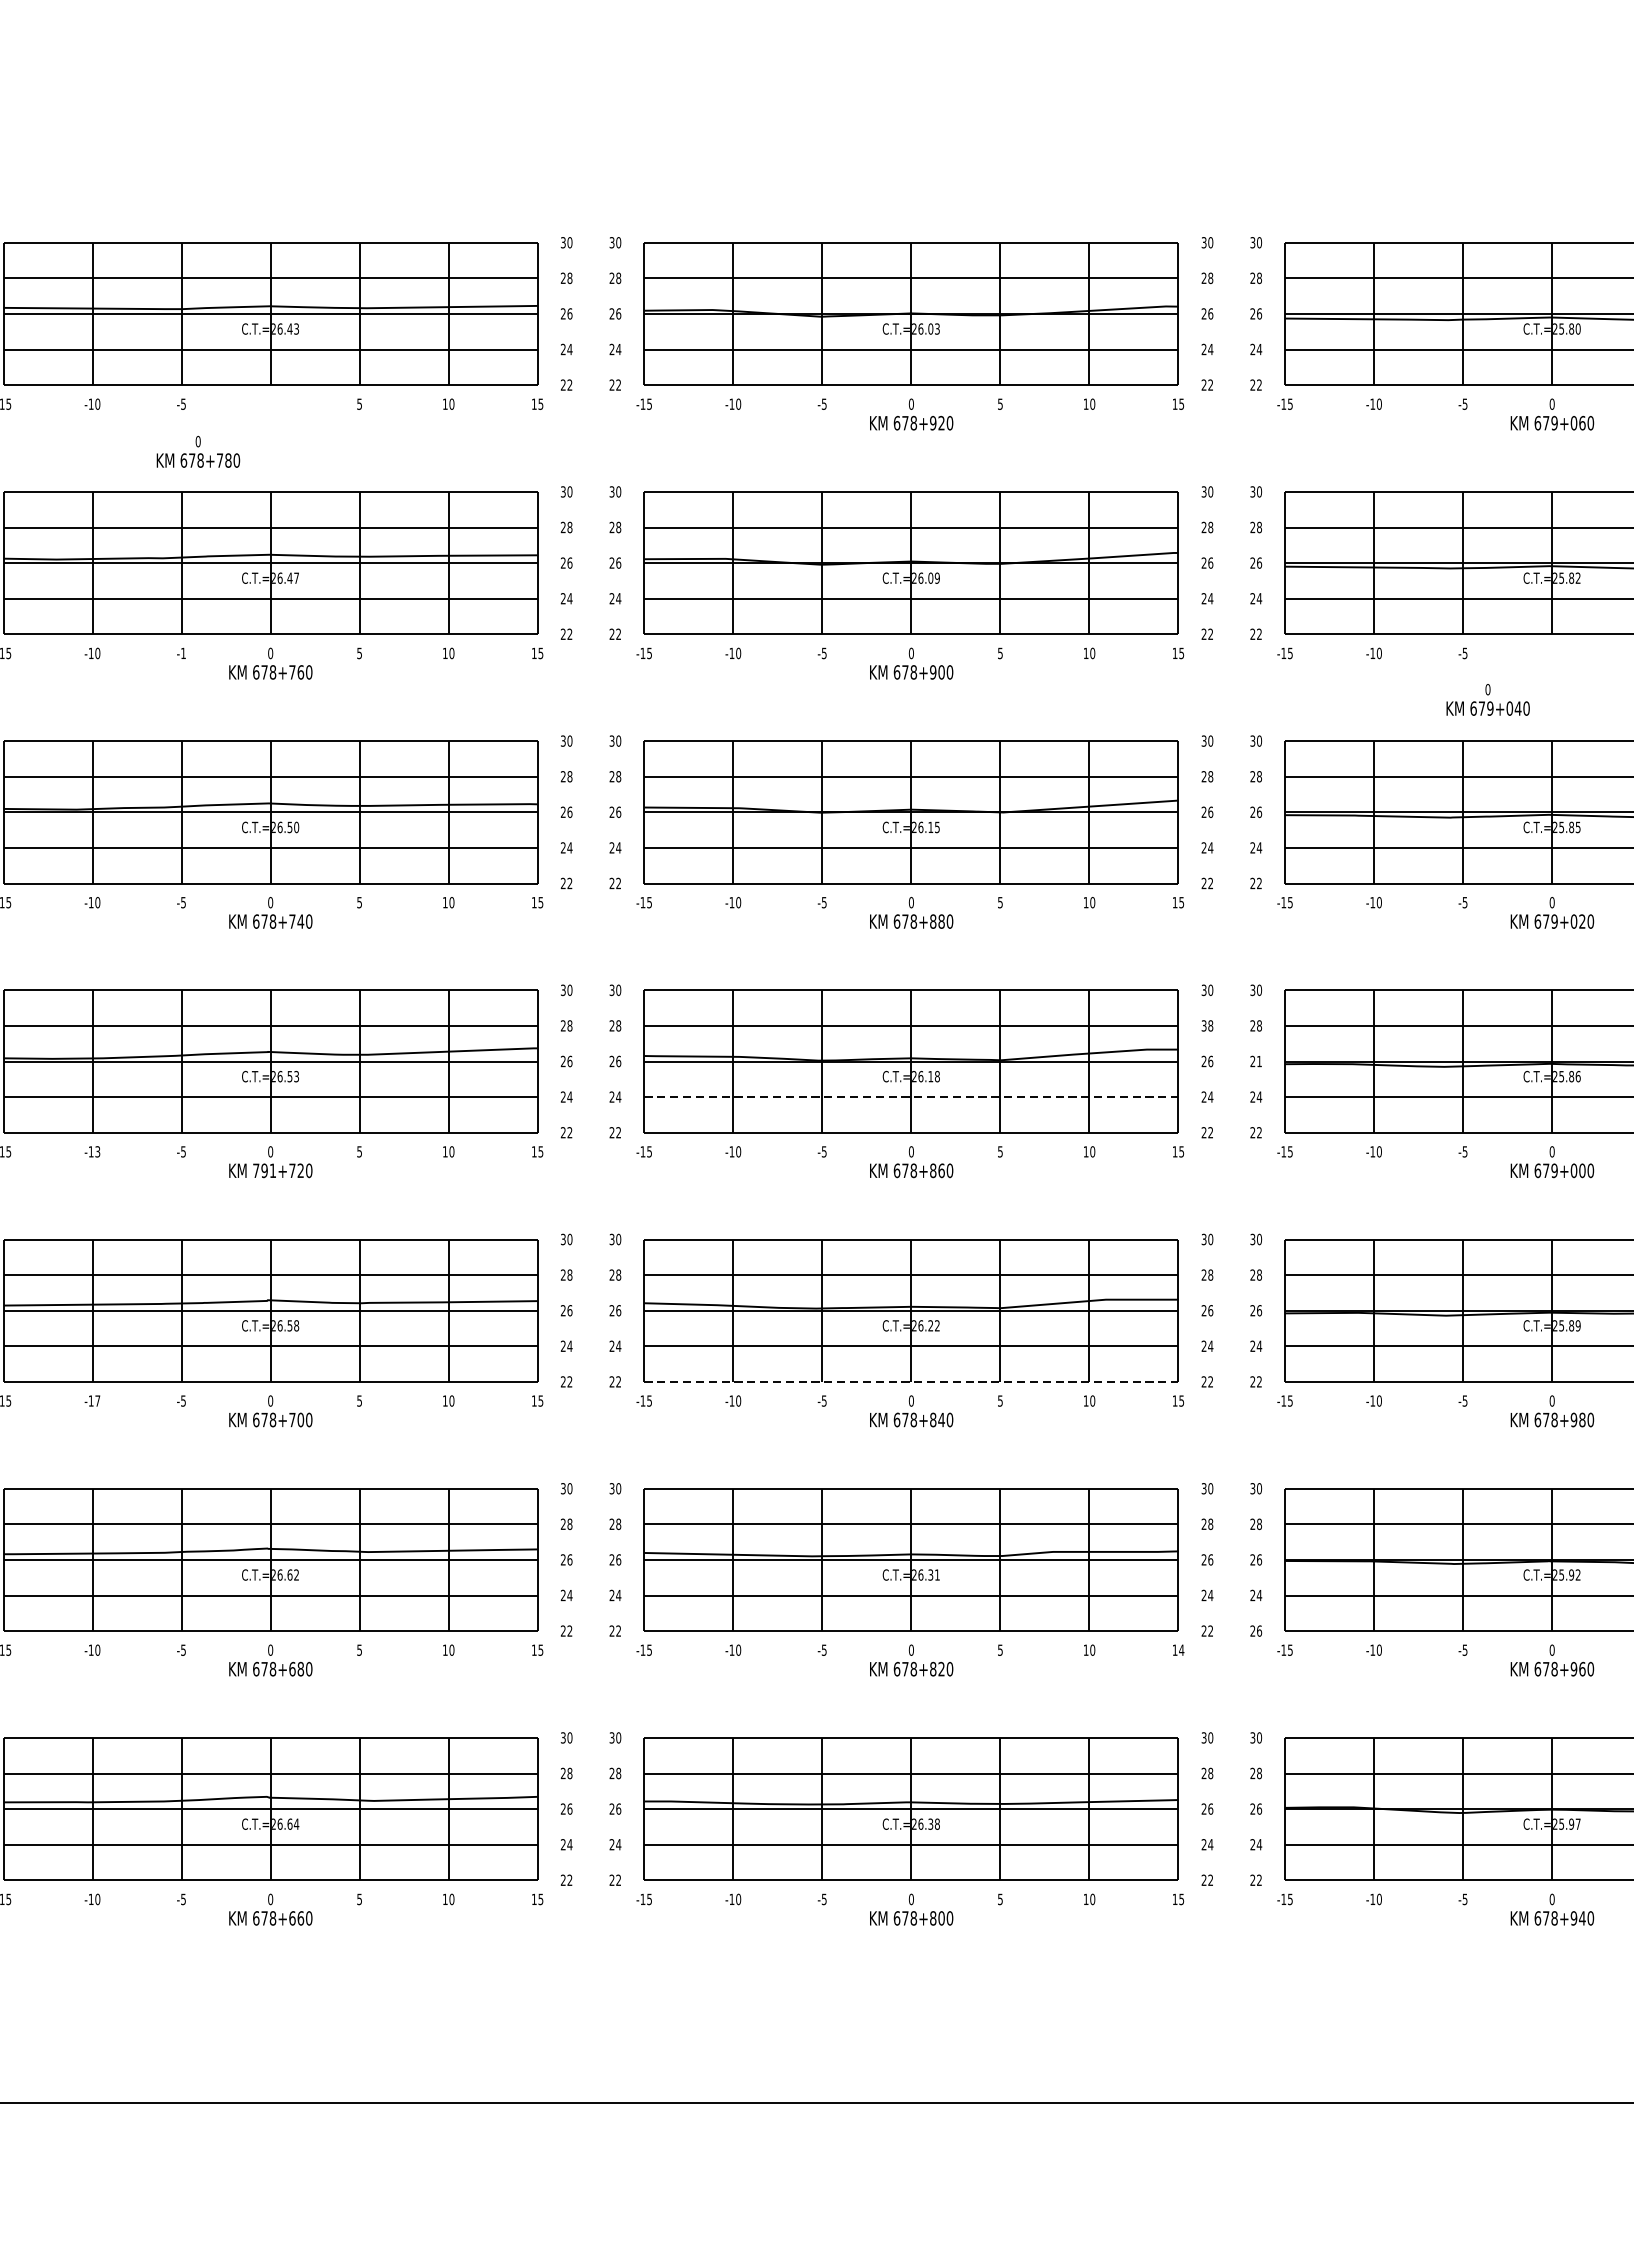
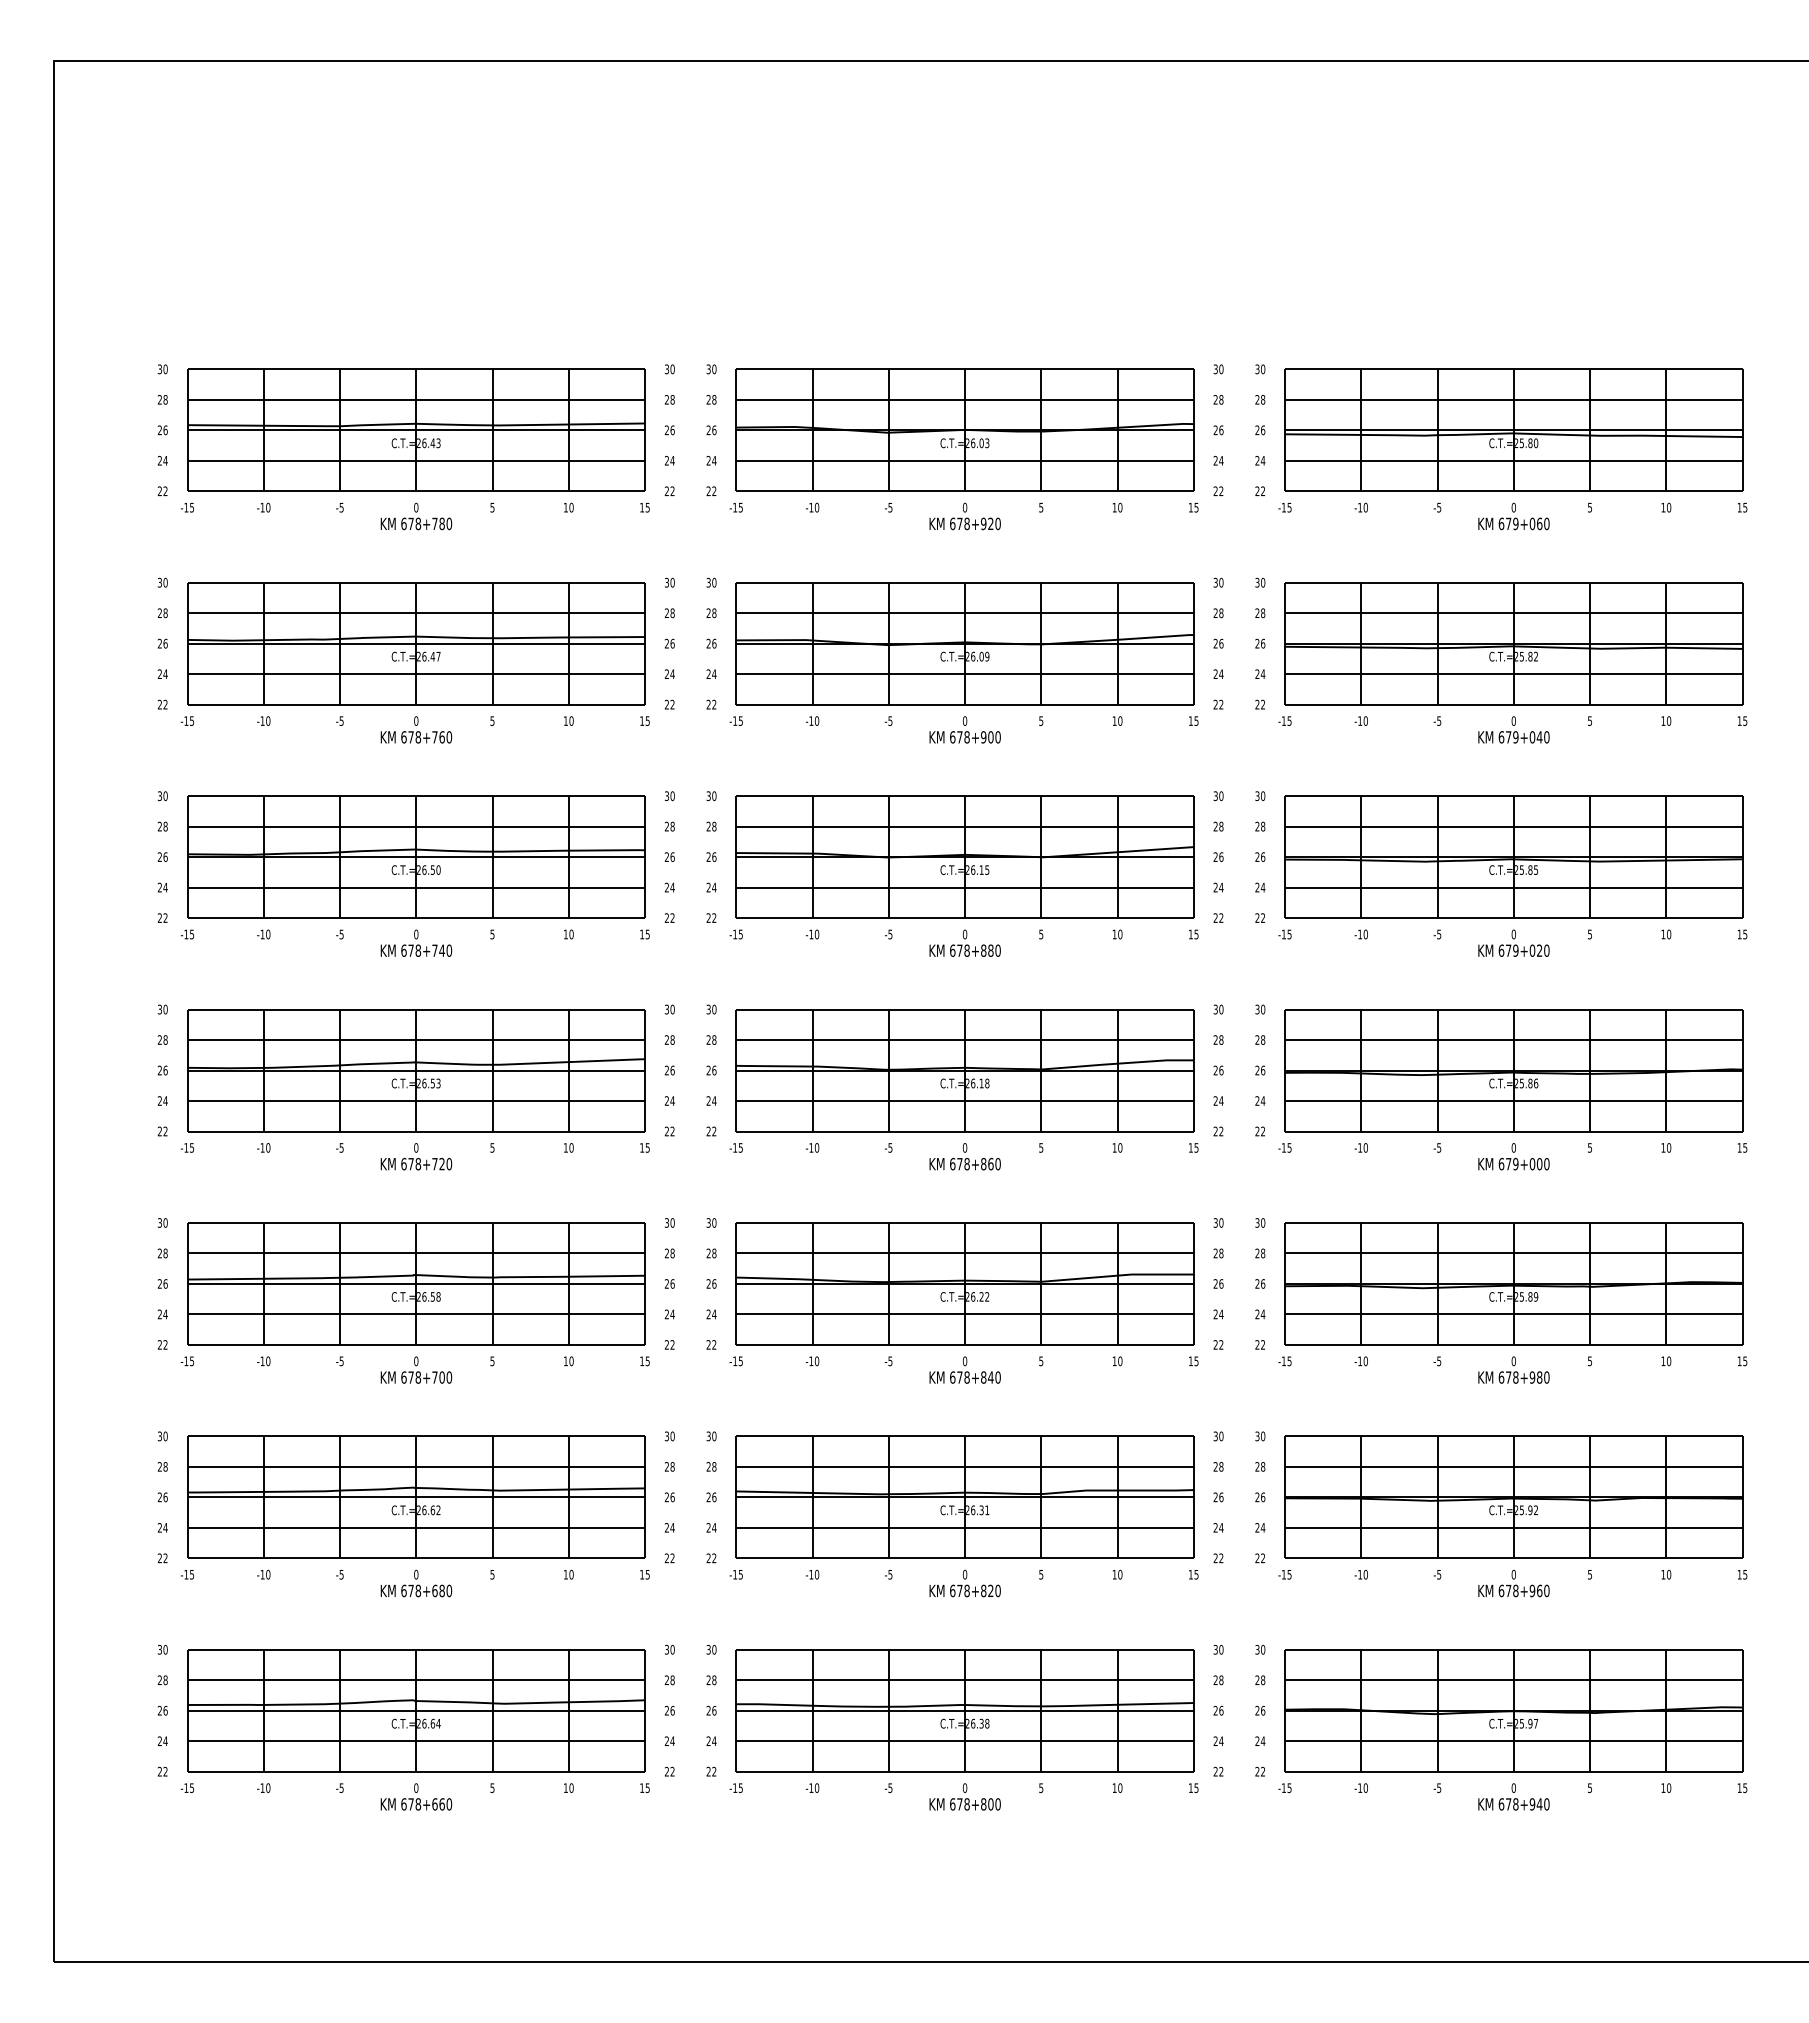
text: (198, 451) -> (416, 516), moved
text: (183, 652) -> (341, 720), -1 -> -5
text: (1487, 699) -> (1513, 729), moved
text: (1203, 1026) -> (1215, 1040), 38 -> 28
text: (1259, 1061) -> (1263, 1070), 21 -> 26
line: (911, 1097) -> (965, 1101), dashed -> solid
text: (98, 1151) -> (268, 1147), -13 -> -10
text: (265, 1170) -> (411, 1163), 791+720 -> 678+720
line: (911, 1381) -> (965, 1344), dashed -> solid
text: (98, 1401) -> (268, 1361), -17 -> -10
text: (1259, 1631) -> (1263, 1558), 26 -> 22
text: (1181, 1649) -> (1196, 1574), 14 -> 15

